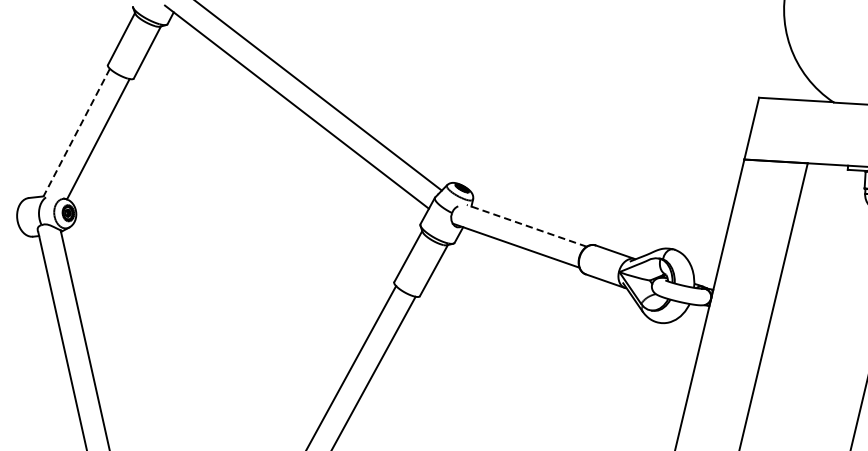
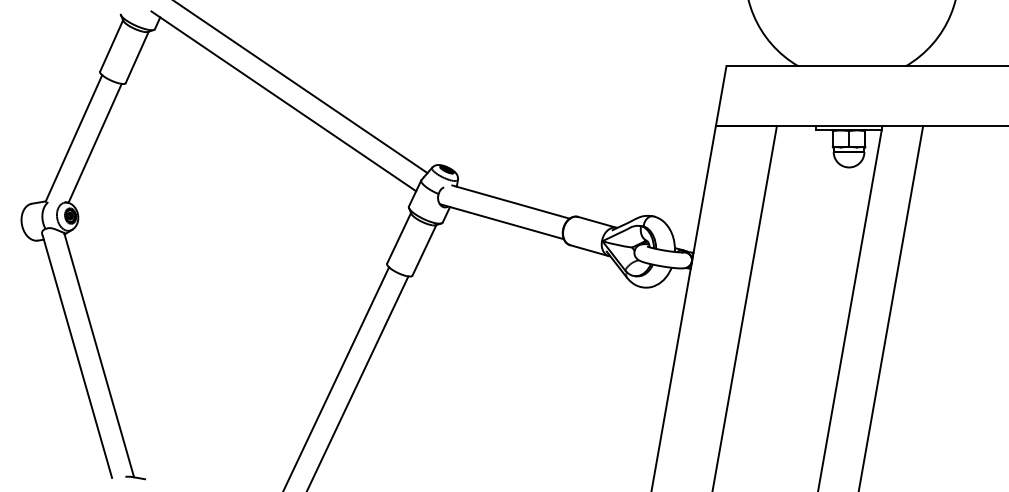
line: (76, 132) -> (73, 138), dashed -> solid
line: (527, 226) -> (511, 202), dashed -> solid

